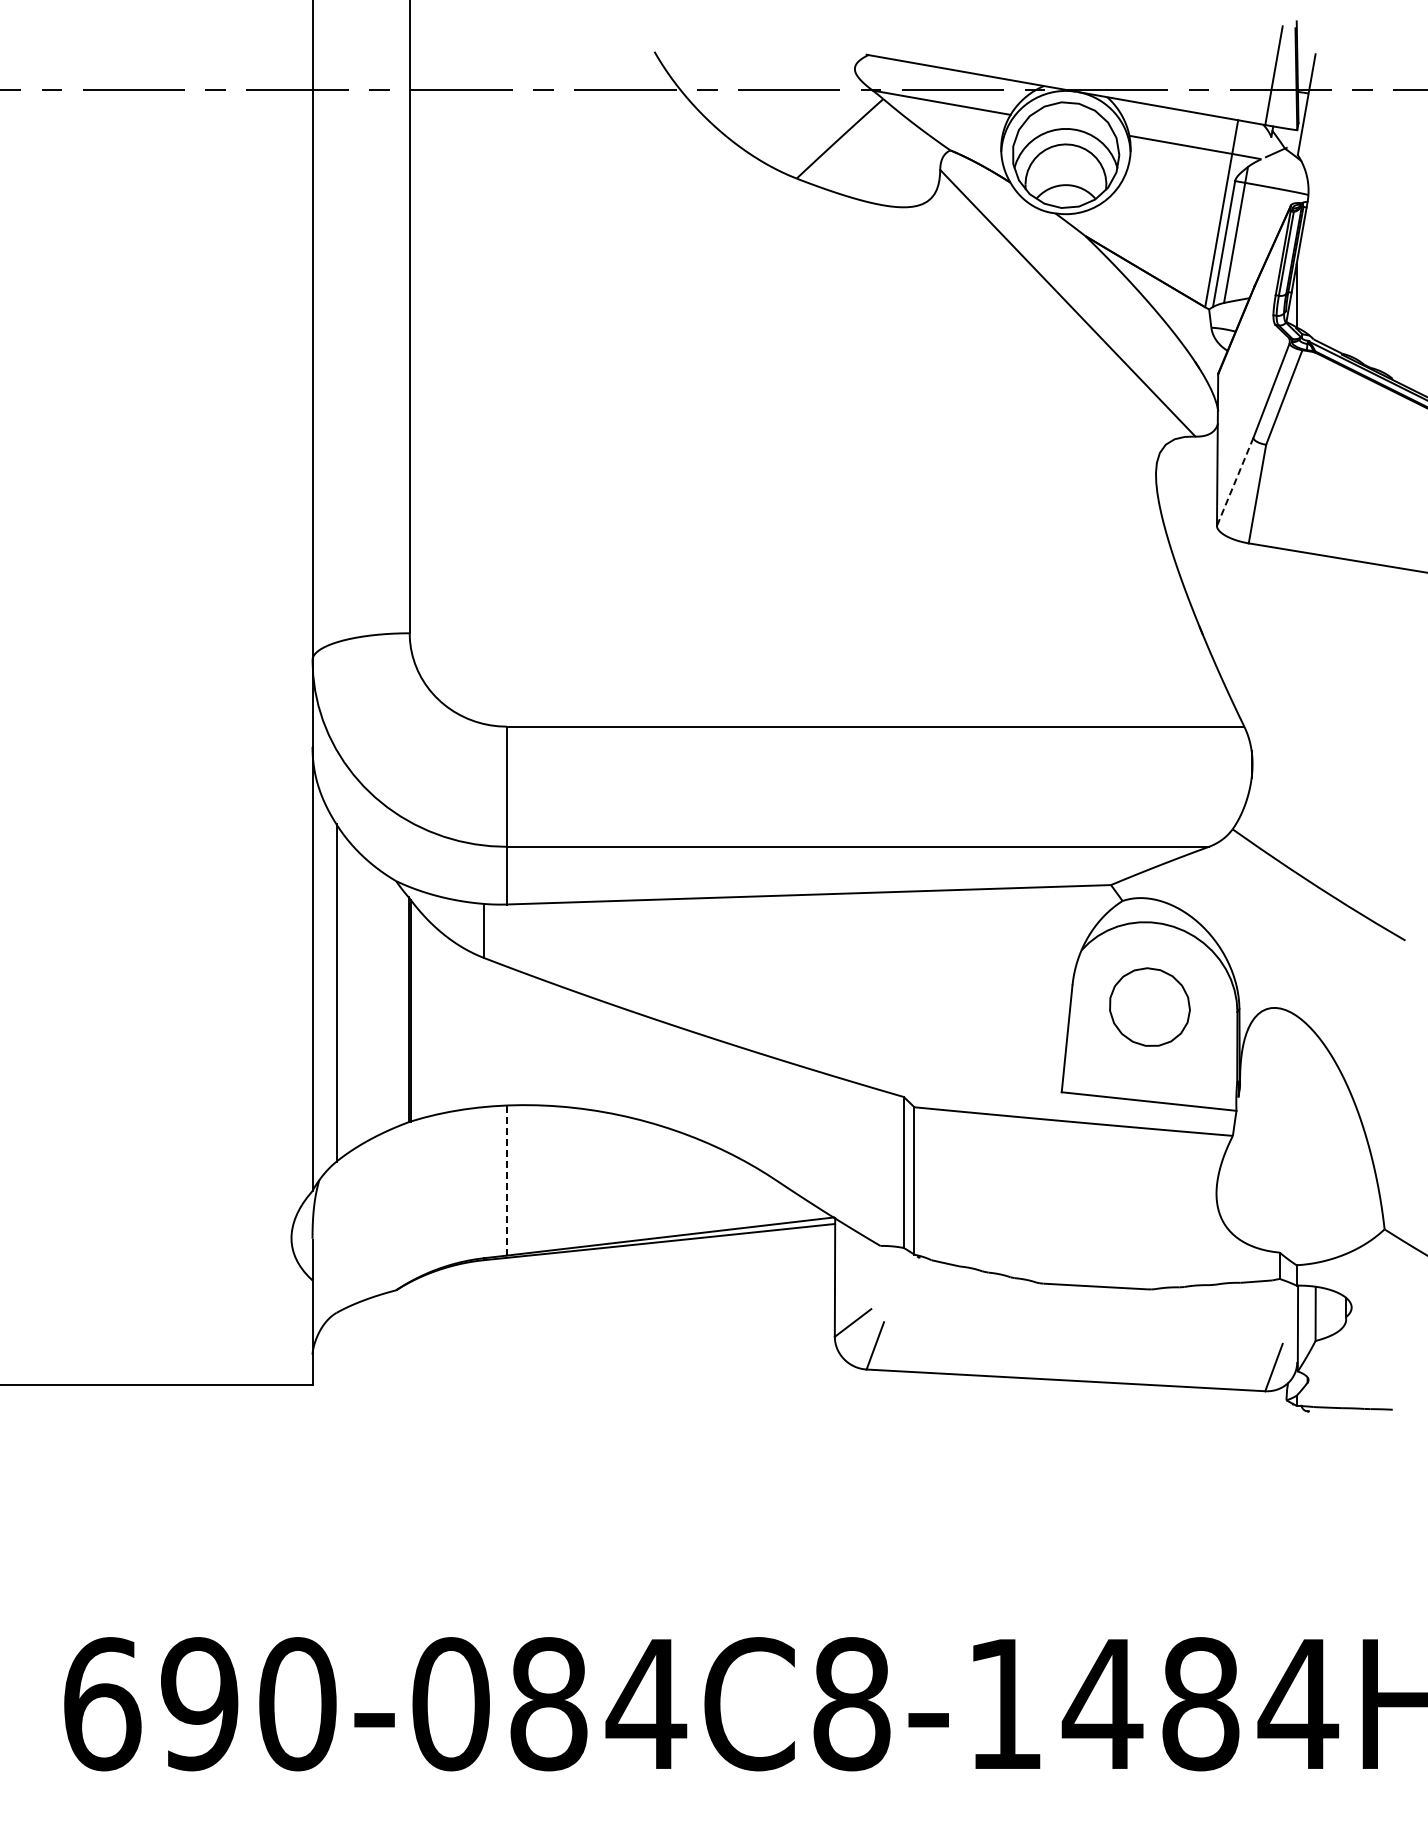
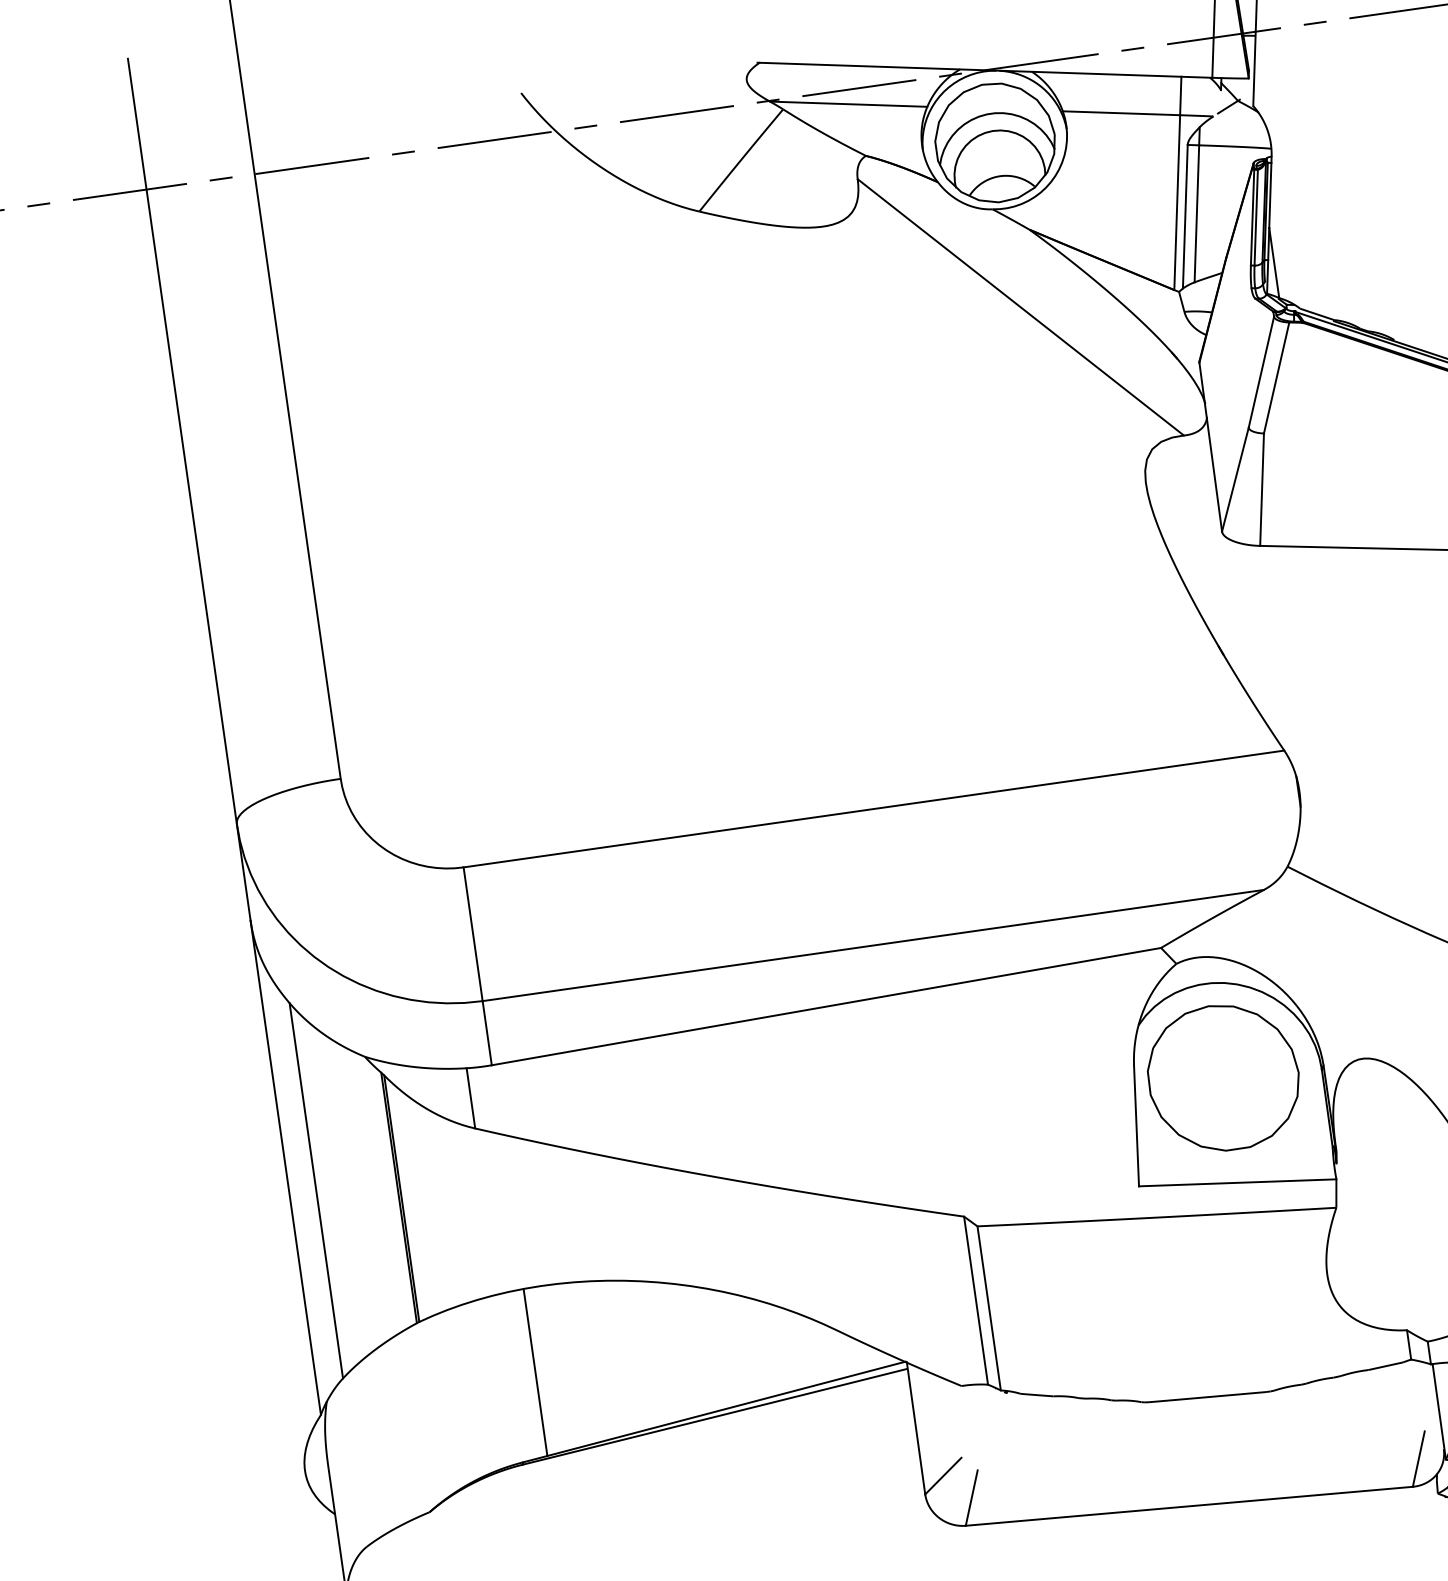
line: (1235, 481) -> (1235, 479), dashed -> solid
part: (1149, 1006) -> (1223, 1077), size x1.67
line: (506, 1180) -> (535, 1372), dashed -> solid

